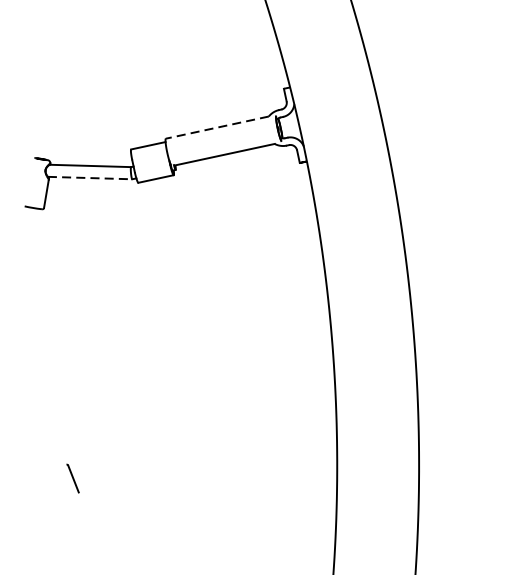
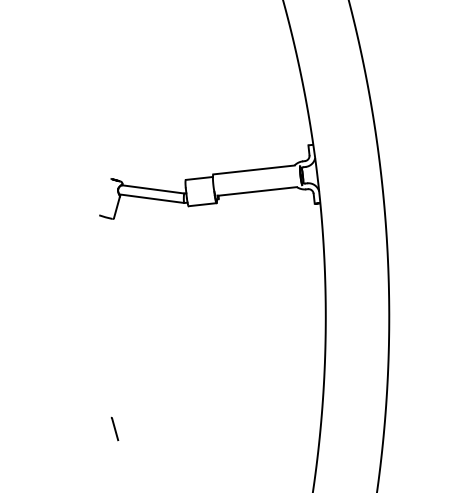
line: (217, 126) -> (254, 169), dashed -> solid
line: (89, 177) -> (151, 198), dashed -> solid

